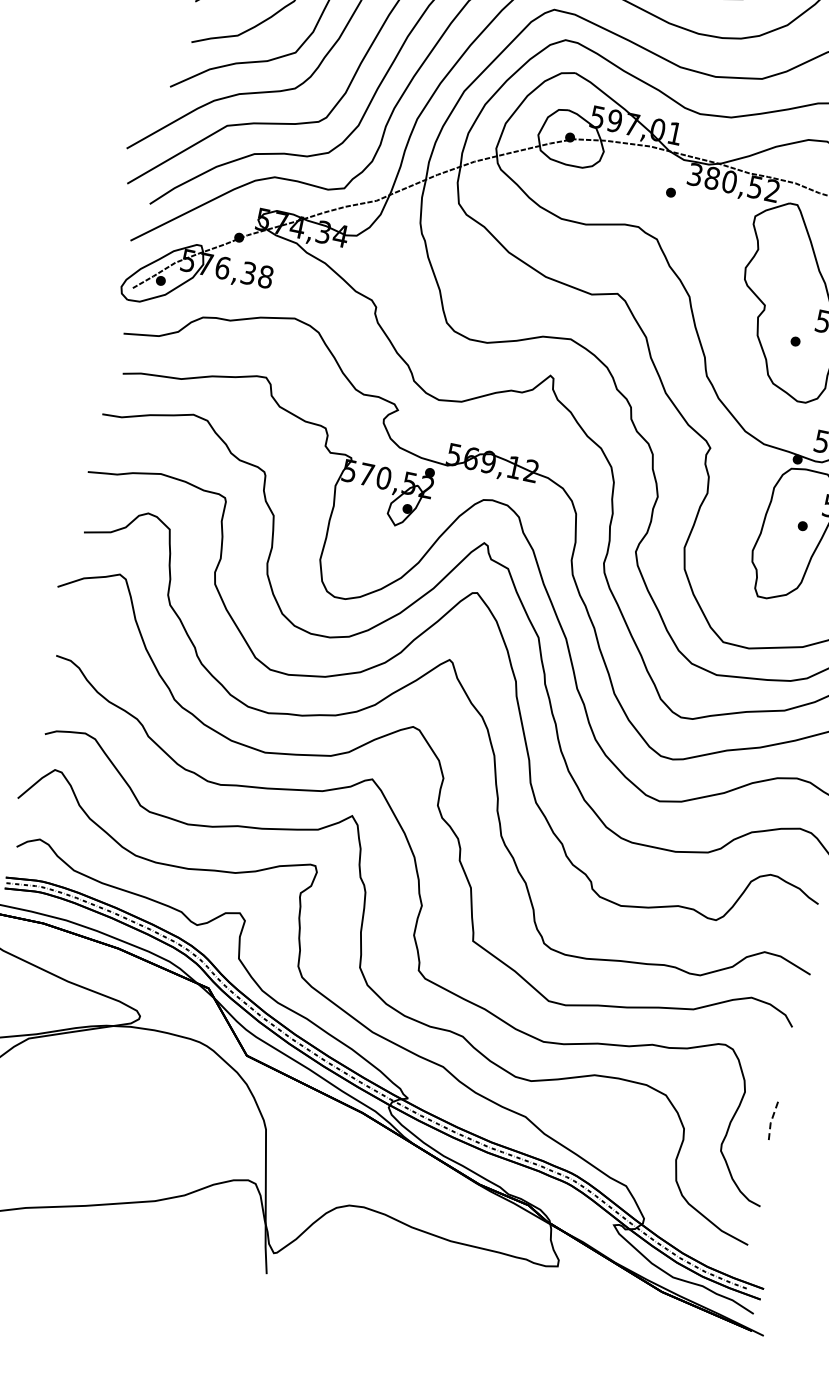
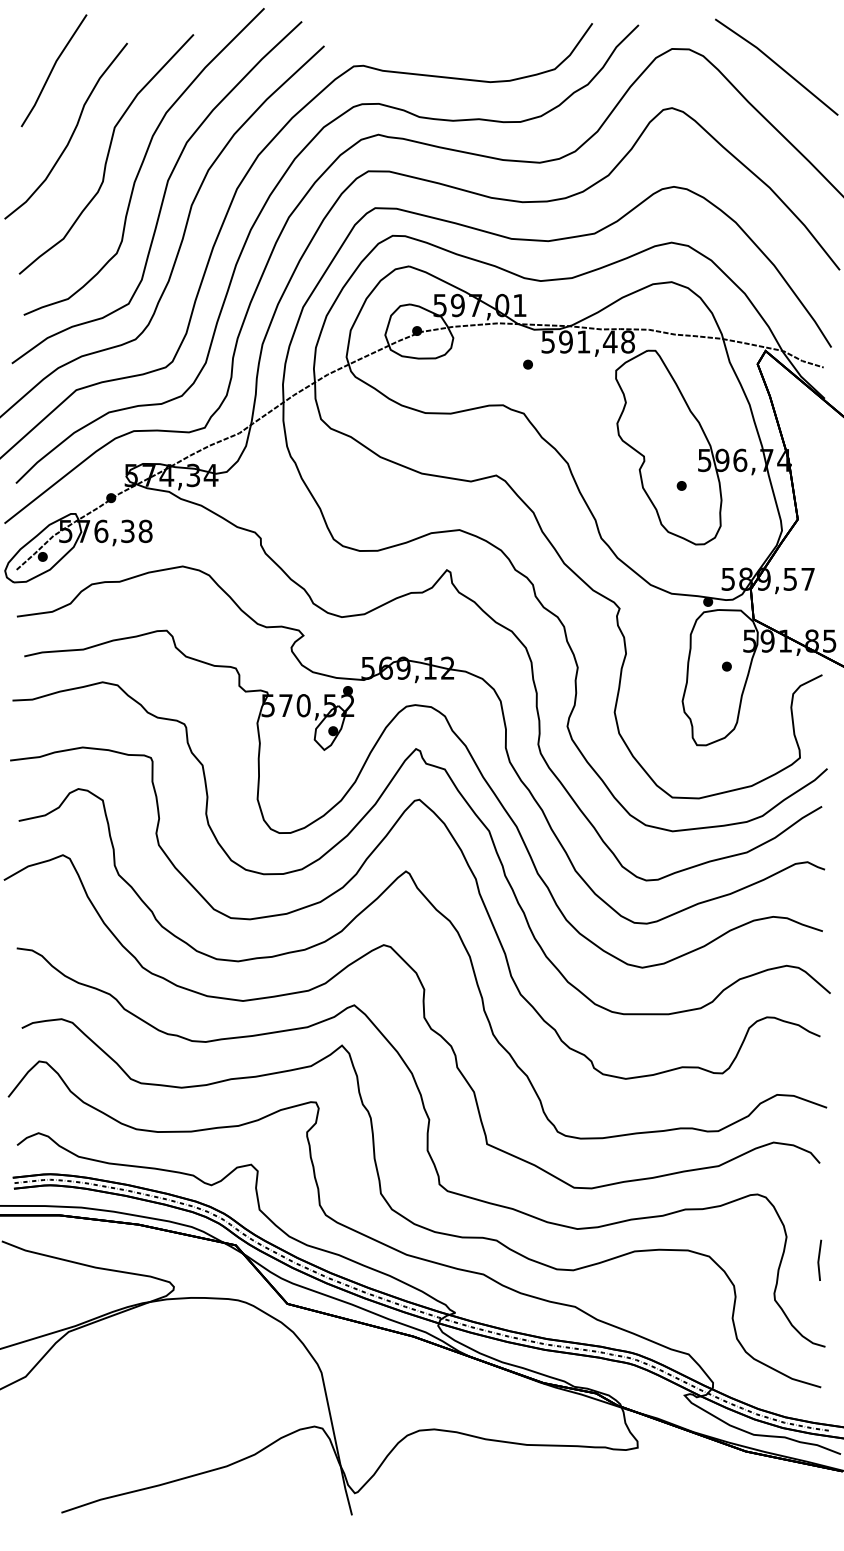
text: (734, 182) -> (588, 341), 380,52 -> 591,48
line: (771, 1122) -> (818, 1261), dashed -> solid

